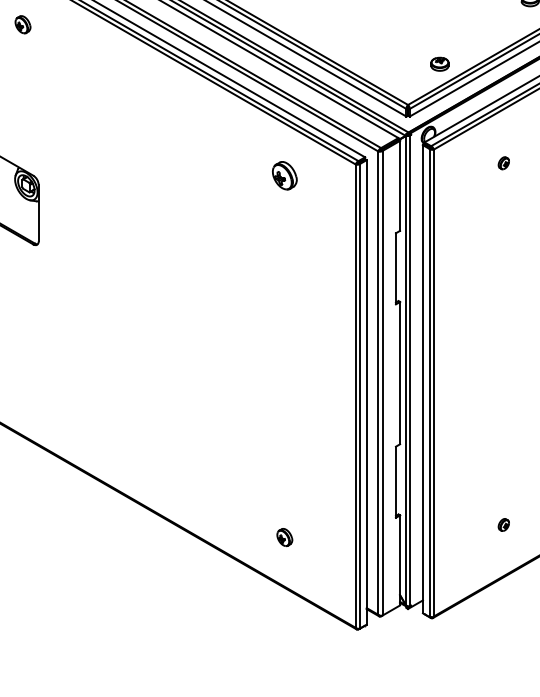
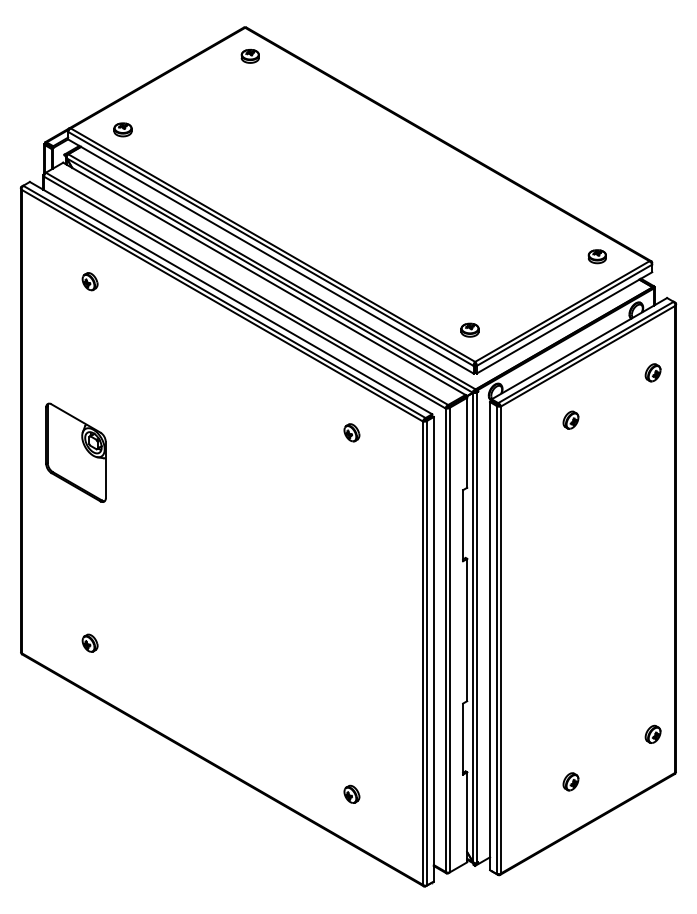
part: (439, 63) -> (469, 329), moved
part: (503, 162) -> (570, 419), size x1.43
part: (284, 175) -> (351, 432), size x0.62
part: (22, 385) -> (89, 642), added
part: (503, 524) -> (570, 781), size x1.43

